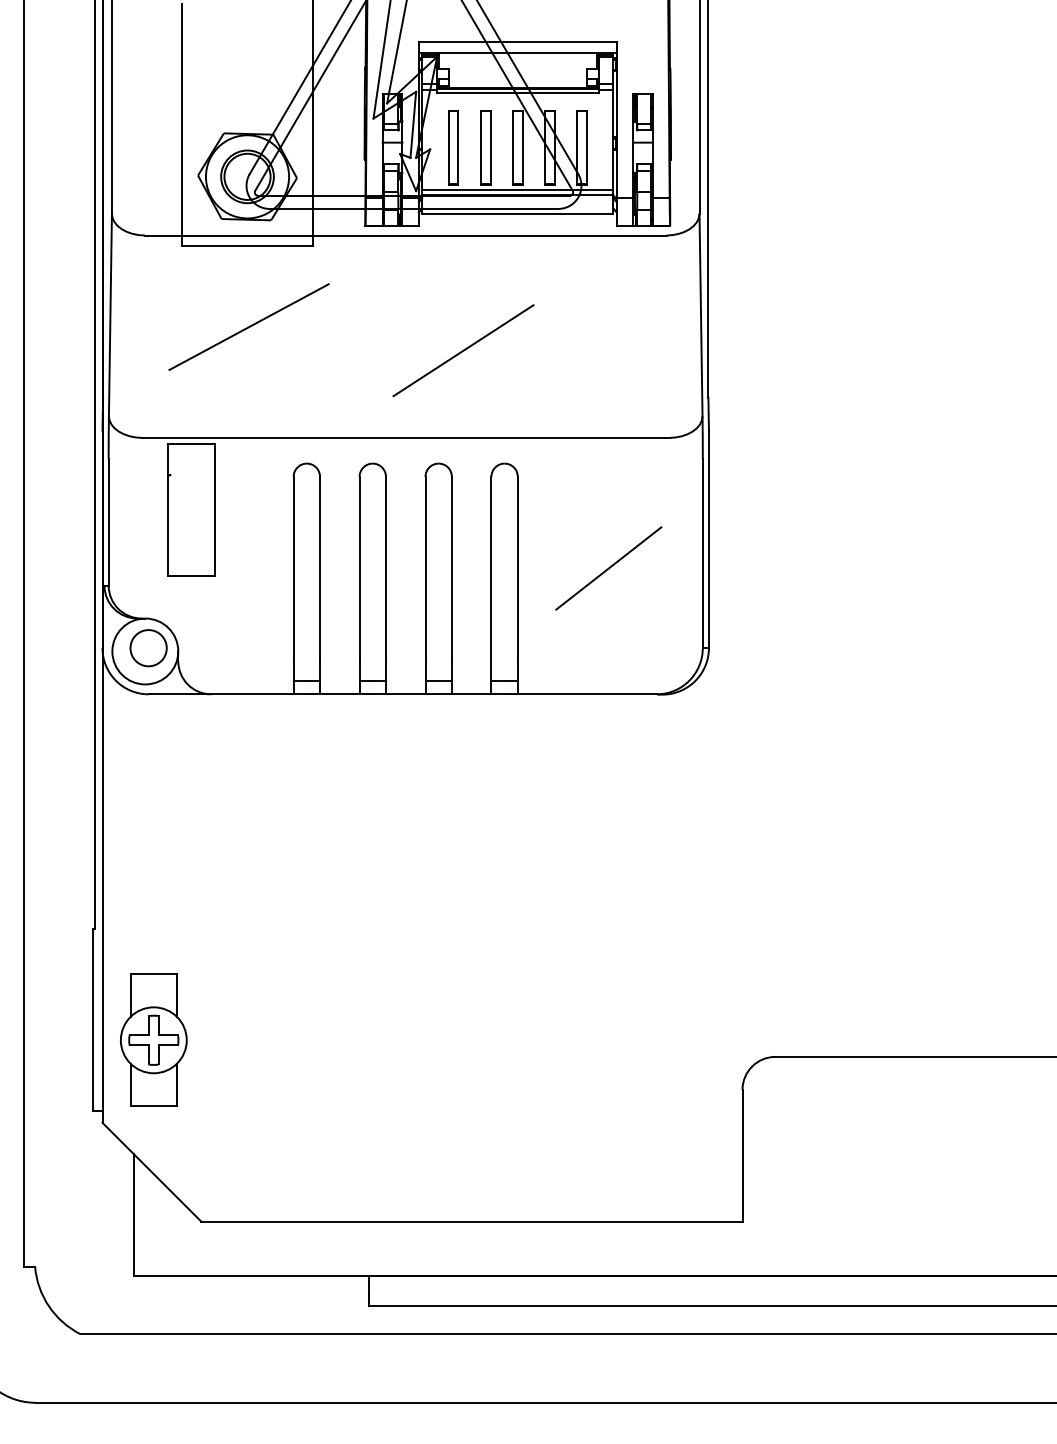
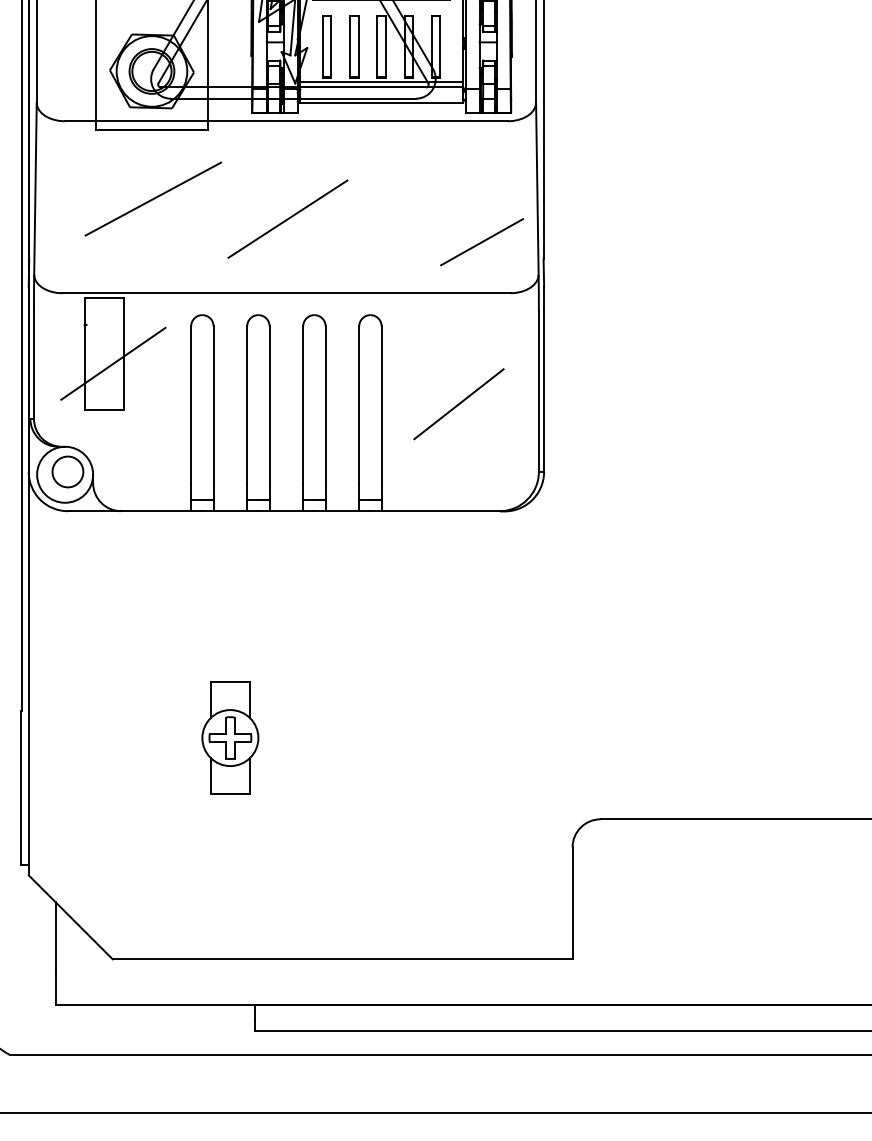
line: (463, 350) -> (287, 219), moved
line: (635, 377) -> (481, 241), added
line: (201, 520) -> (112, 363), added
part: (153, 1039) -> (230, 737), moved

